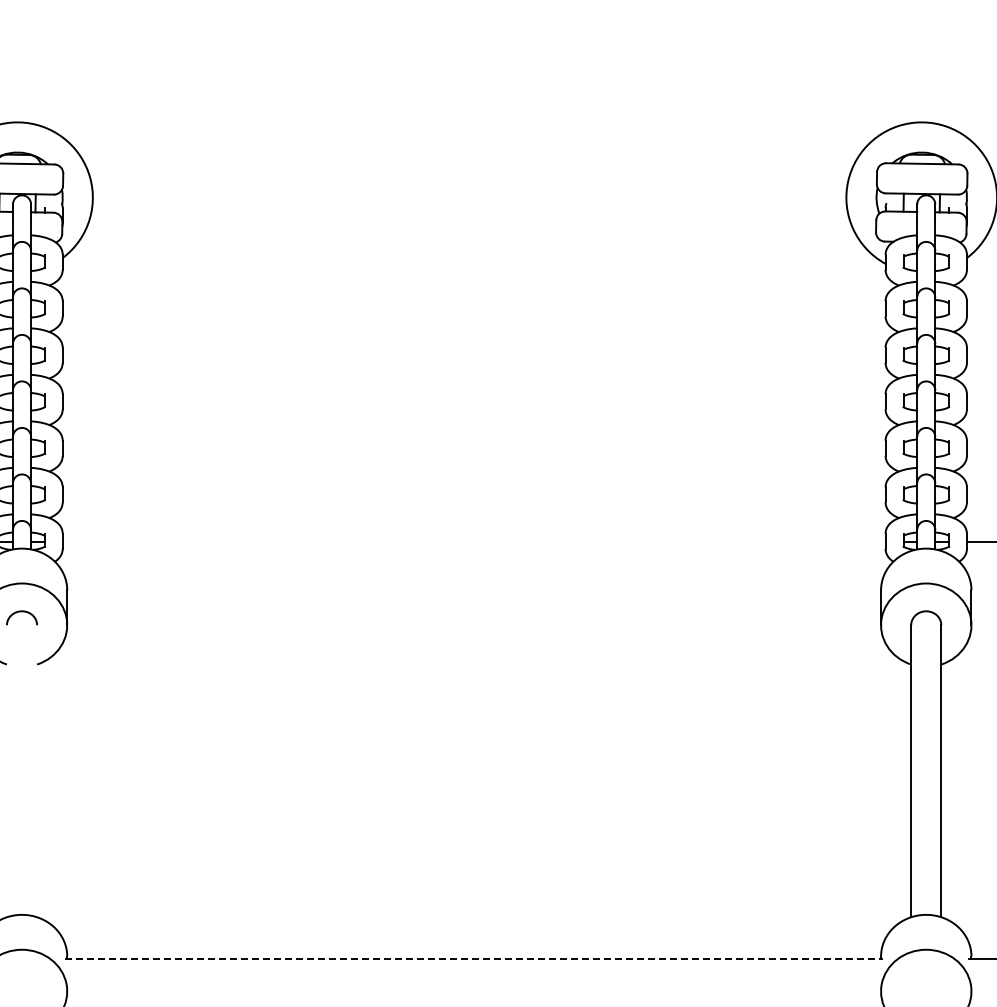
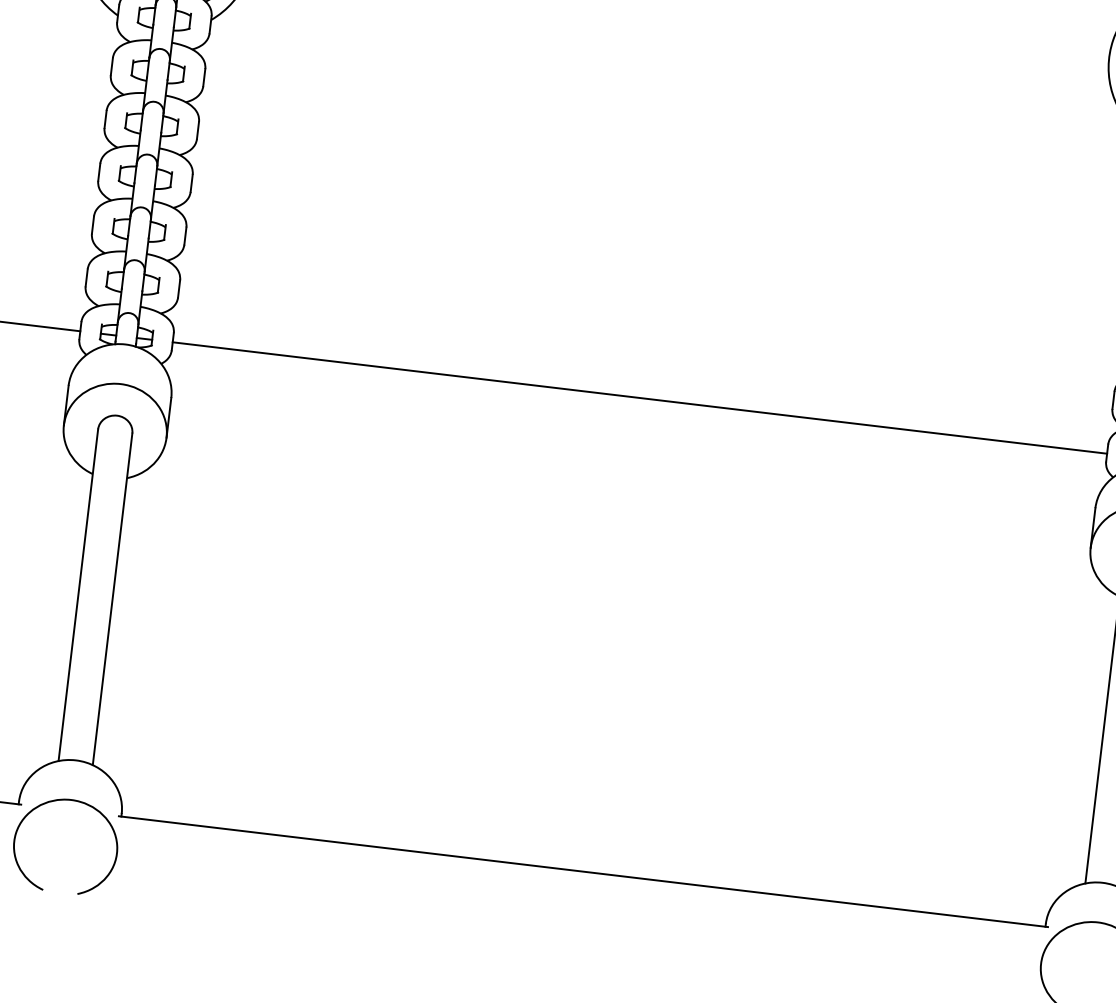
line: (473, 541) -> (639, 397), added
line: (6, 771) -> (77, 595), added
line: (37, 771) -> (112, 599), added
line: (474, 958) -> (583, 871), dashed -> solid

